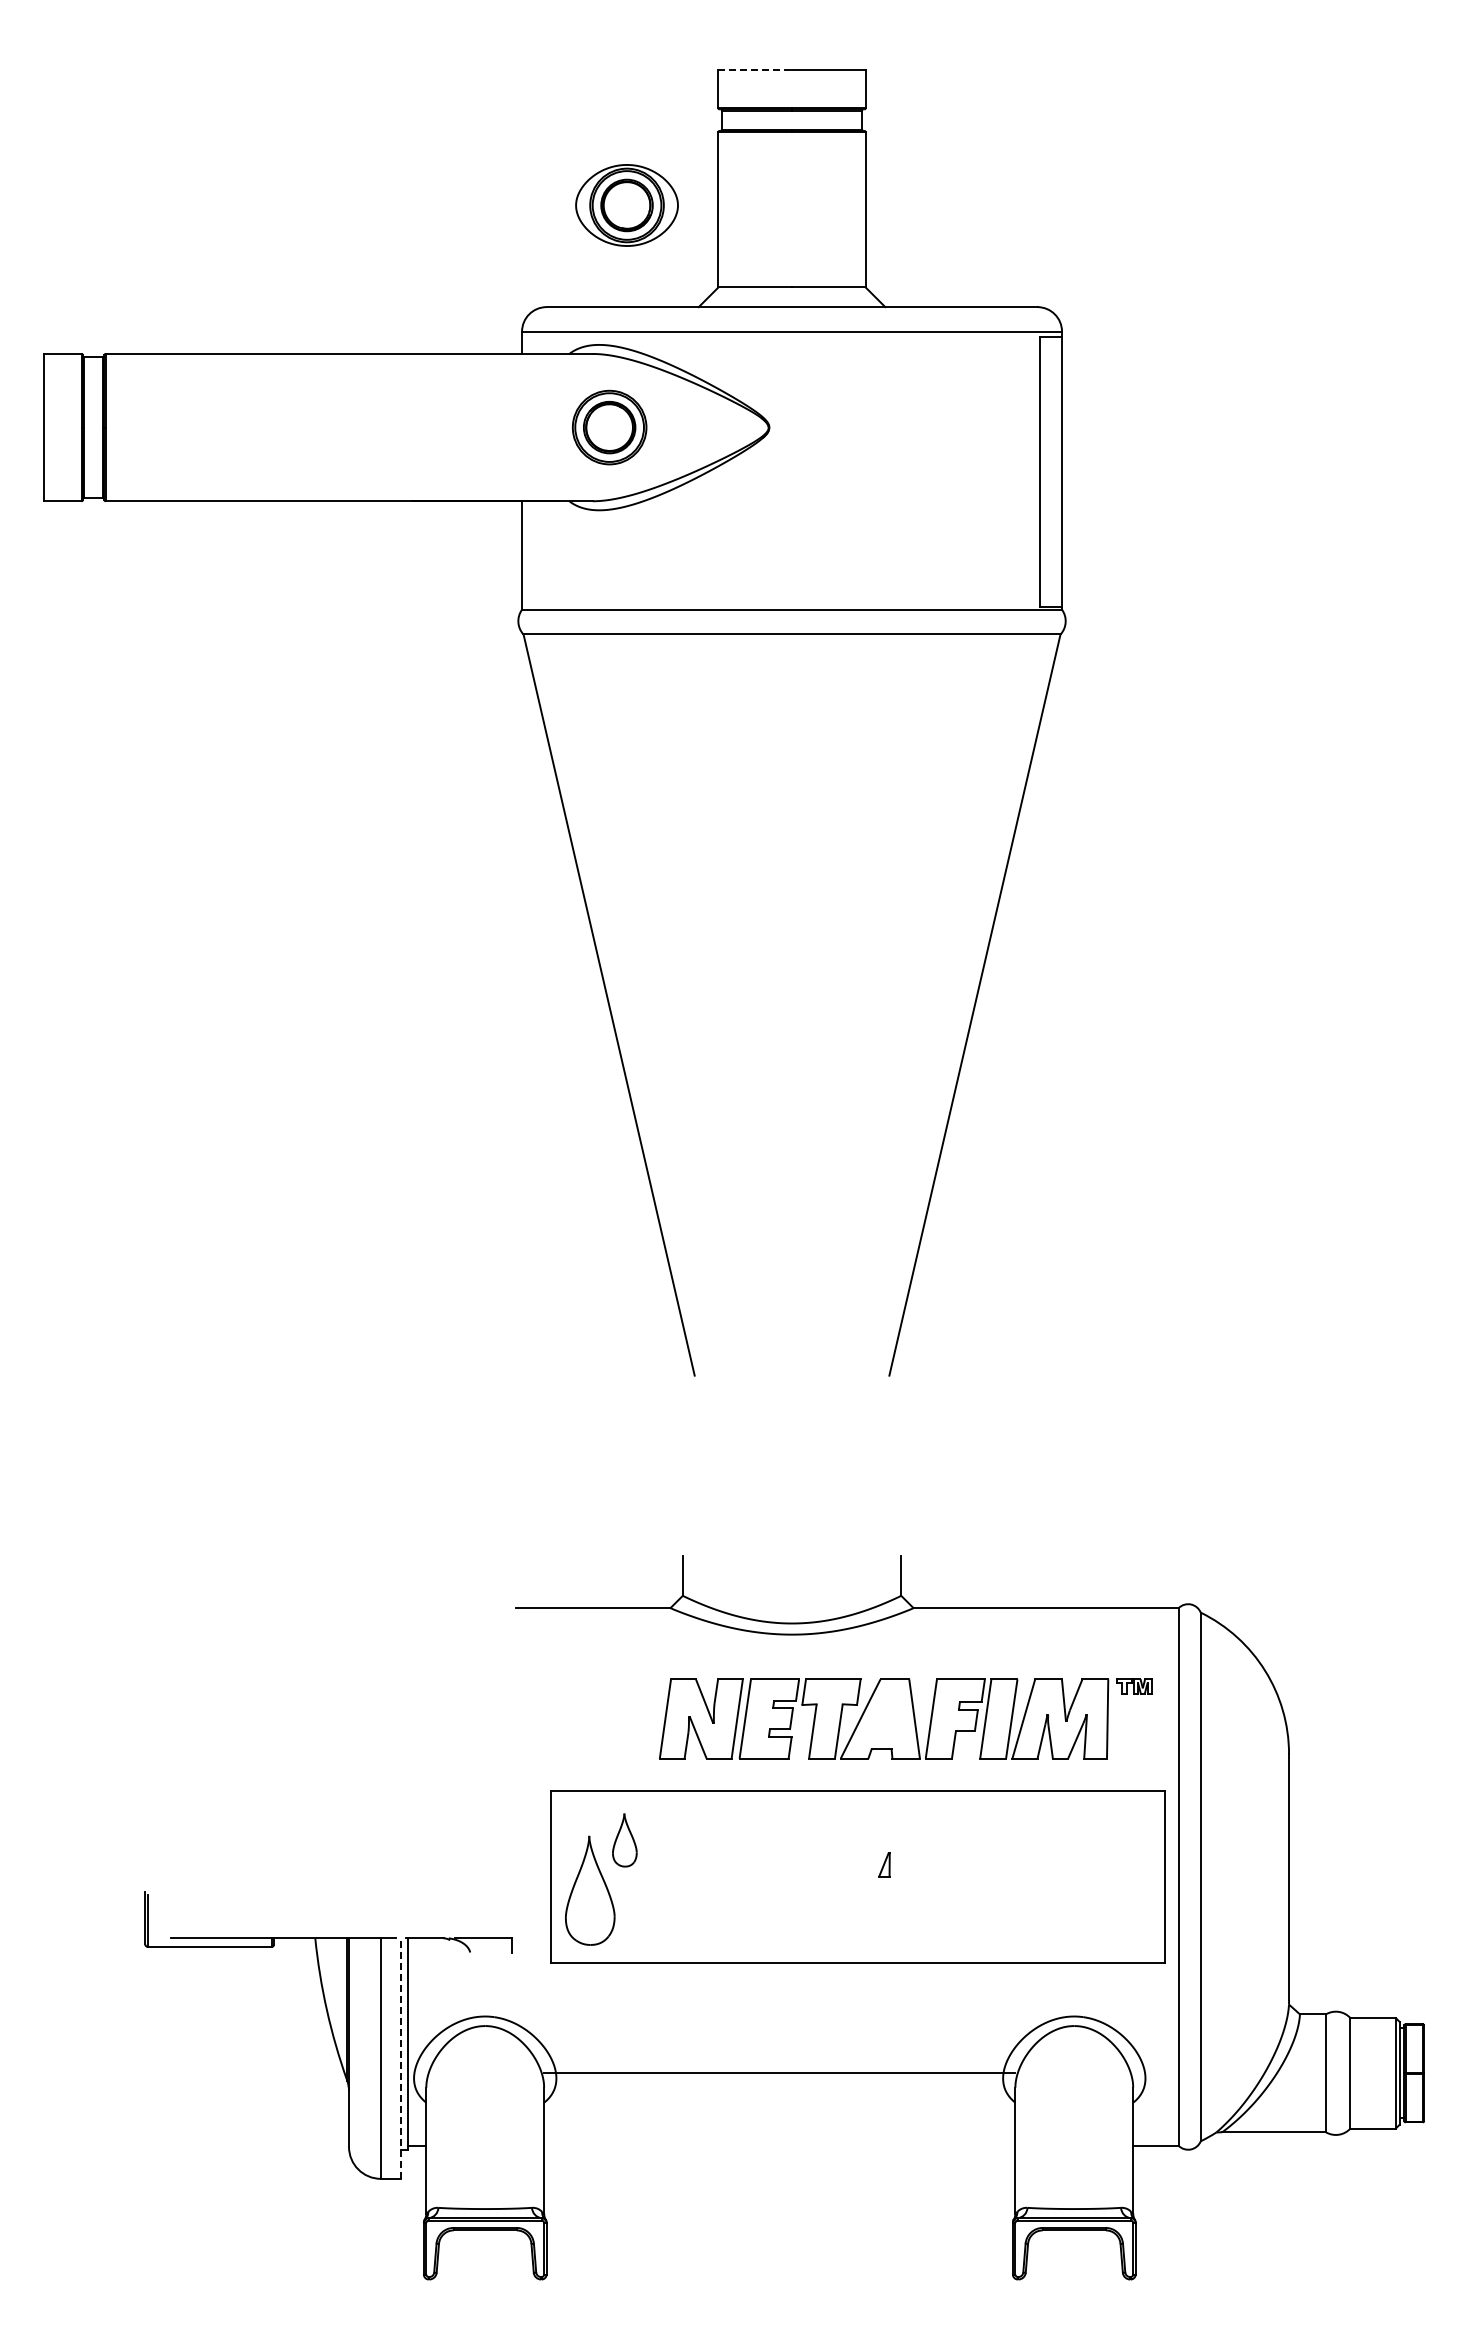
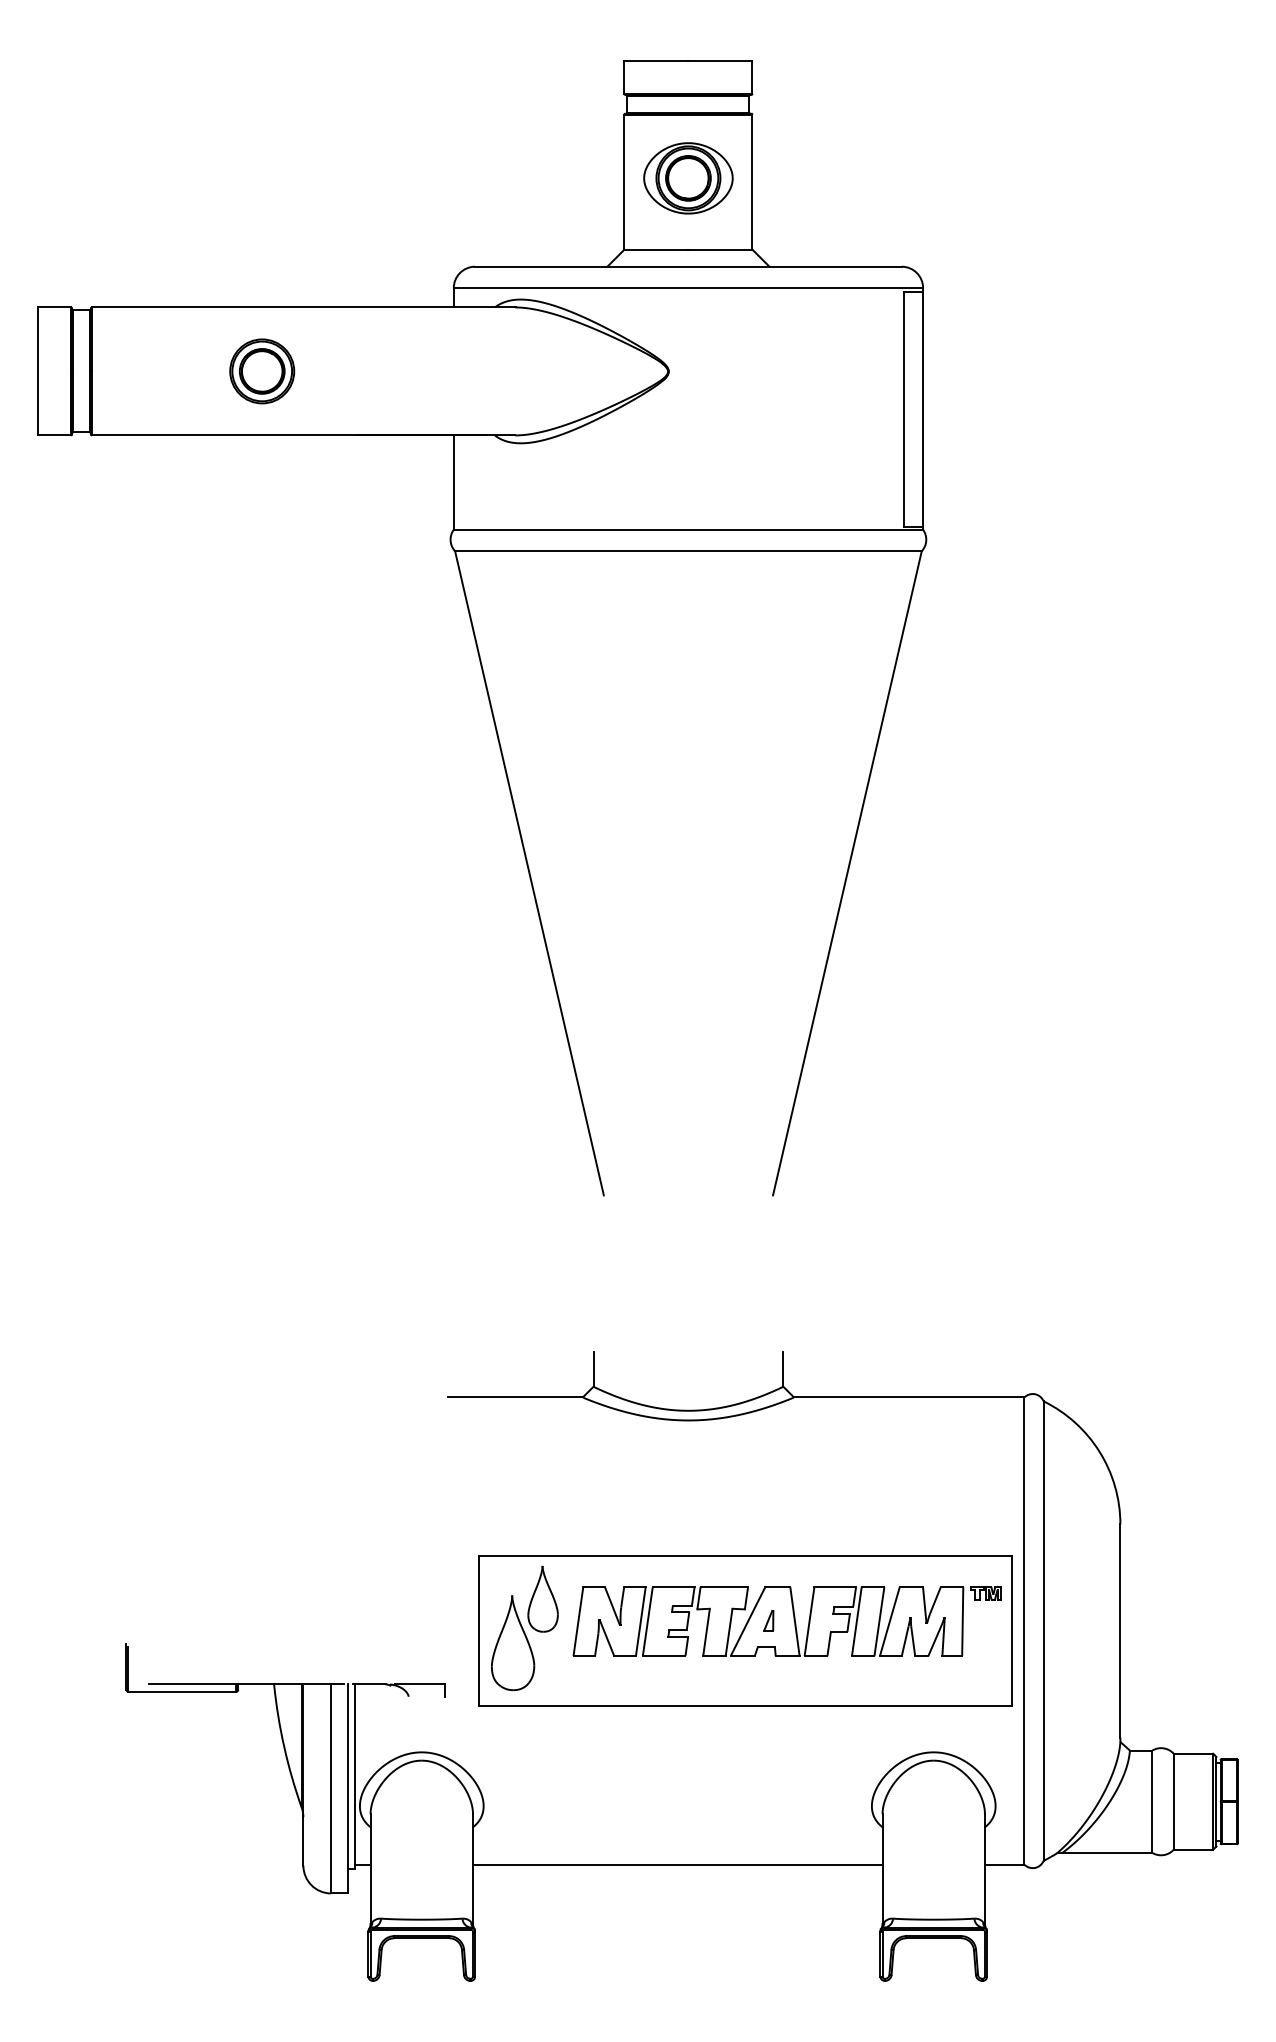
line: (755, 70) -> (656, 61), dashed -> solid
part: (626, 205) -> (687, 178), moved
part: (609, 427) -> (262, 371), moved
part: (905, 1718) -> (787, 1621), moved
part: (624, 1840) -> (542, 1599), size x1.43
line: (400, 2058) -> (348, 1788), dashed -> solid
line: (779, 2072) -> (677, 1864), moved

